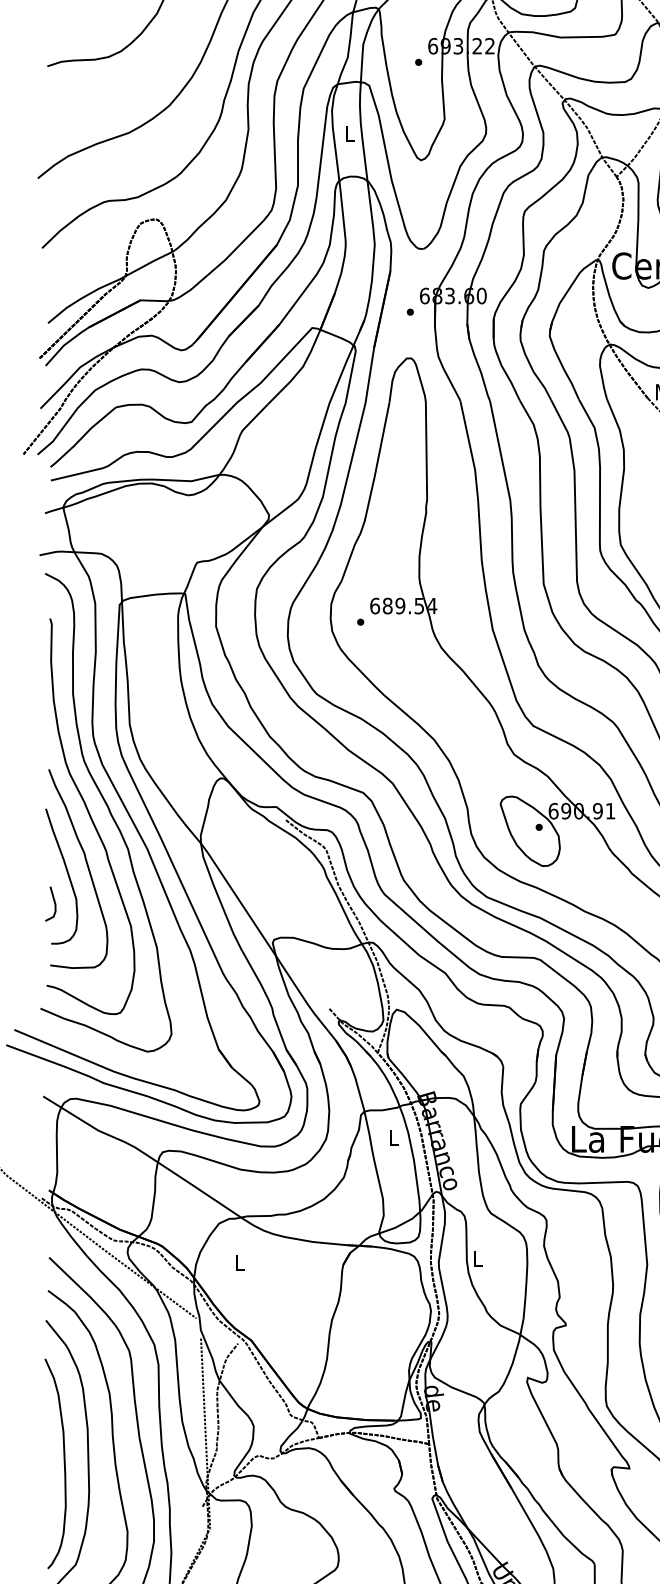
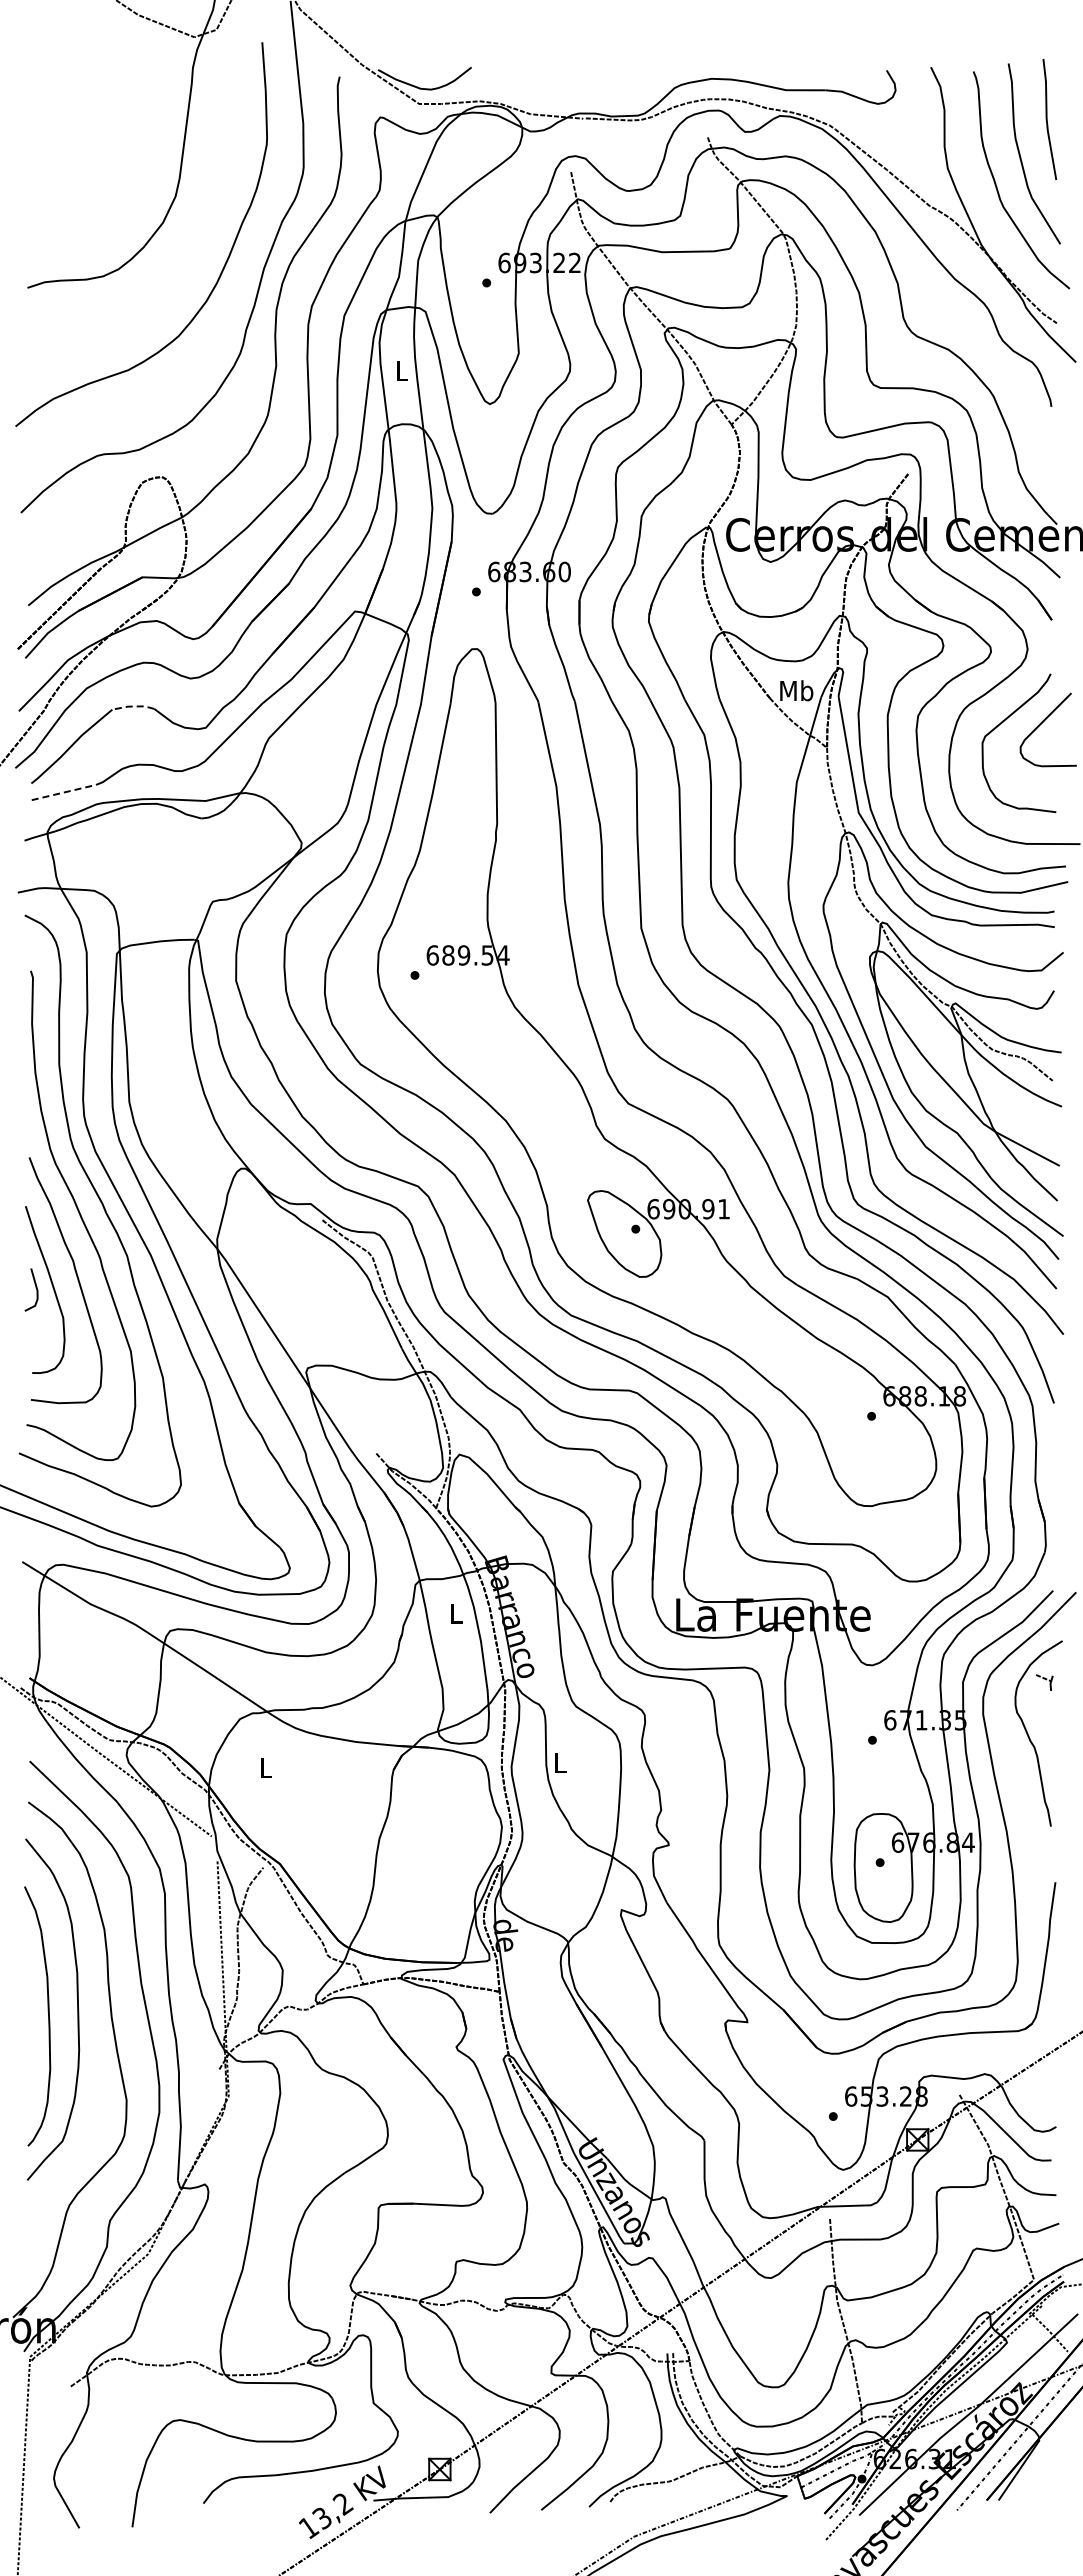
line: (132, 404) -> (132, 706), solid -> dashed
line: (77, 474) -> (64, 792), solid -> dashed
line: (53, 902) -> (35, 1287), moved

